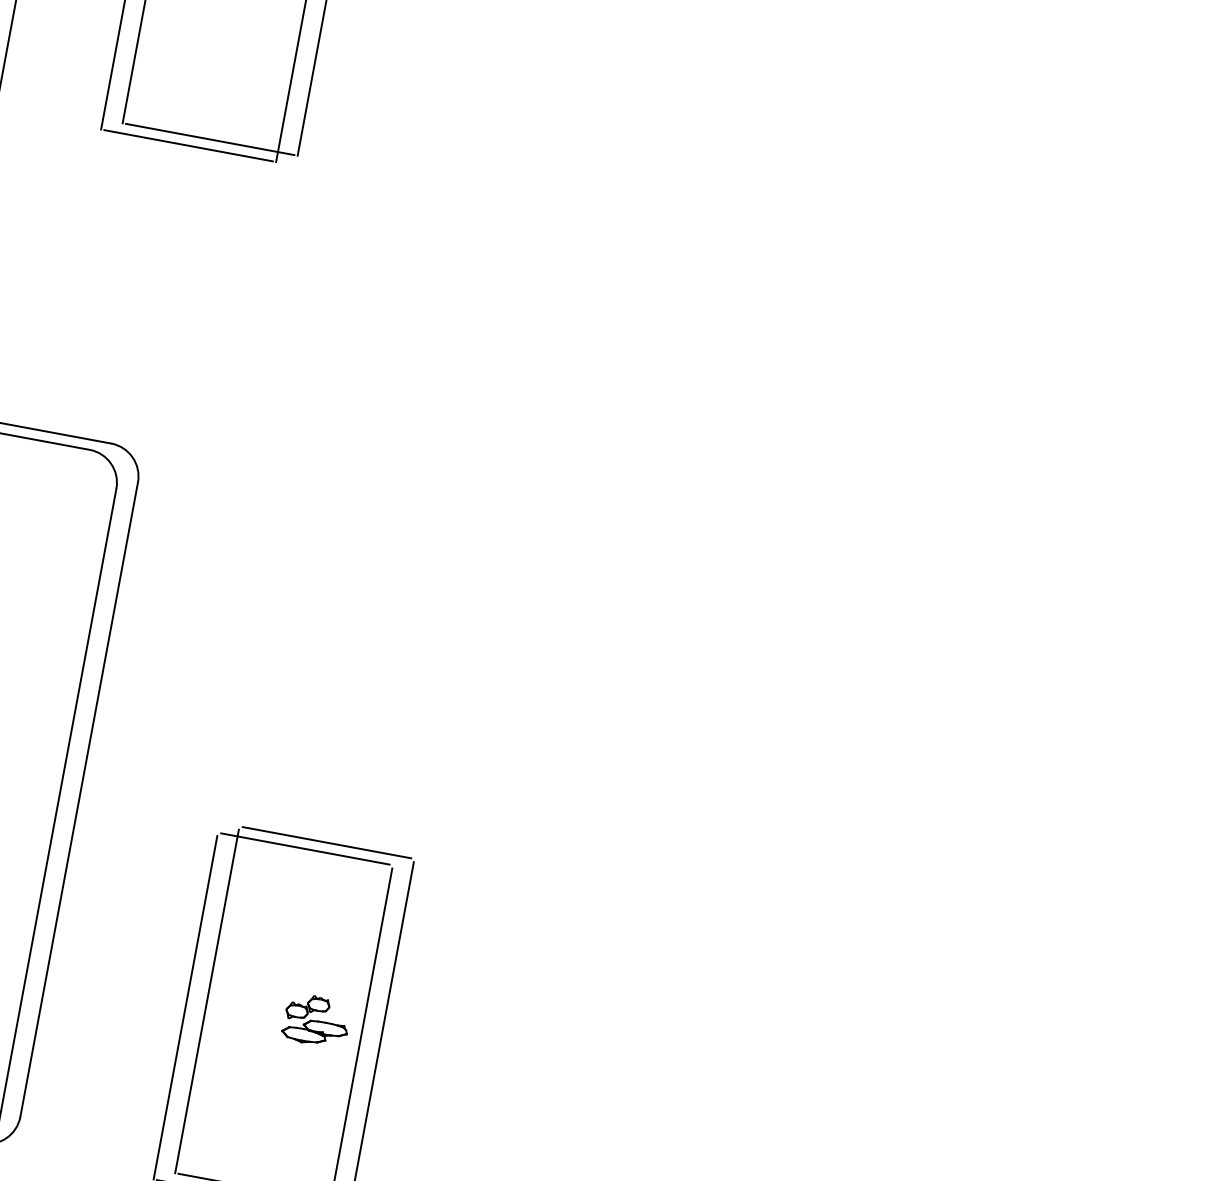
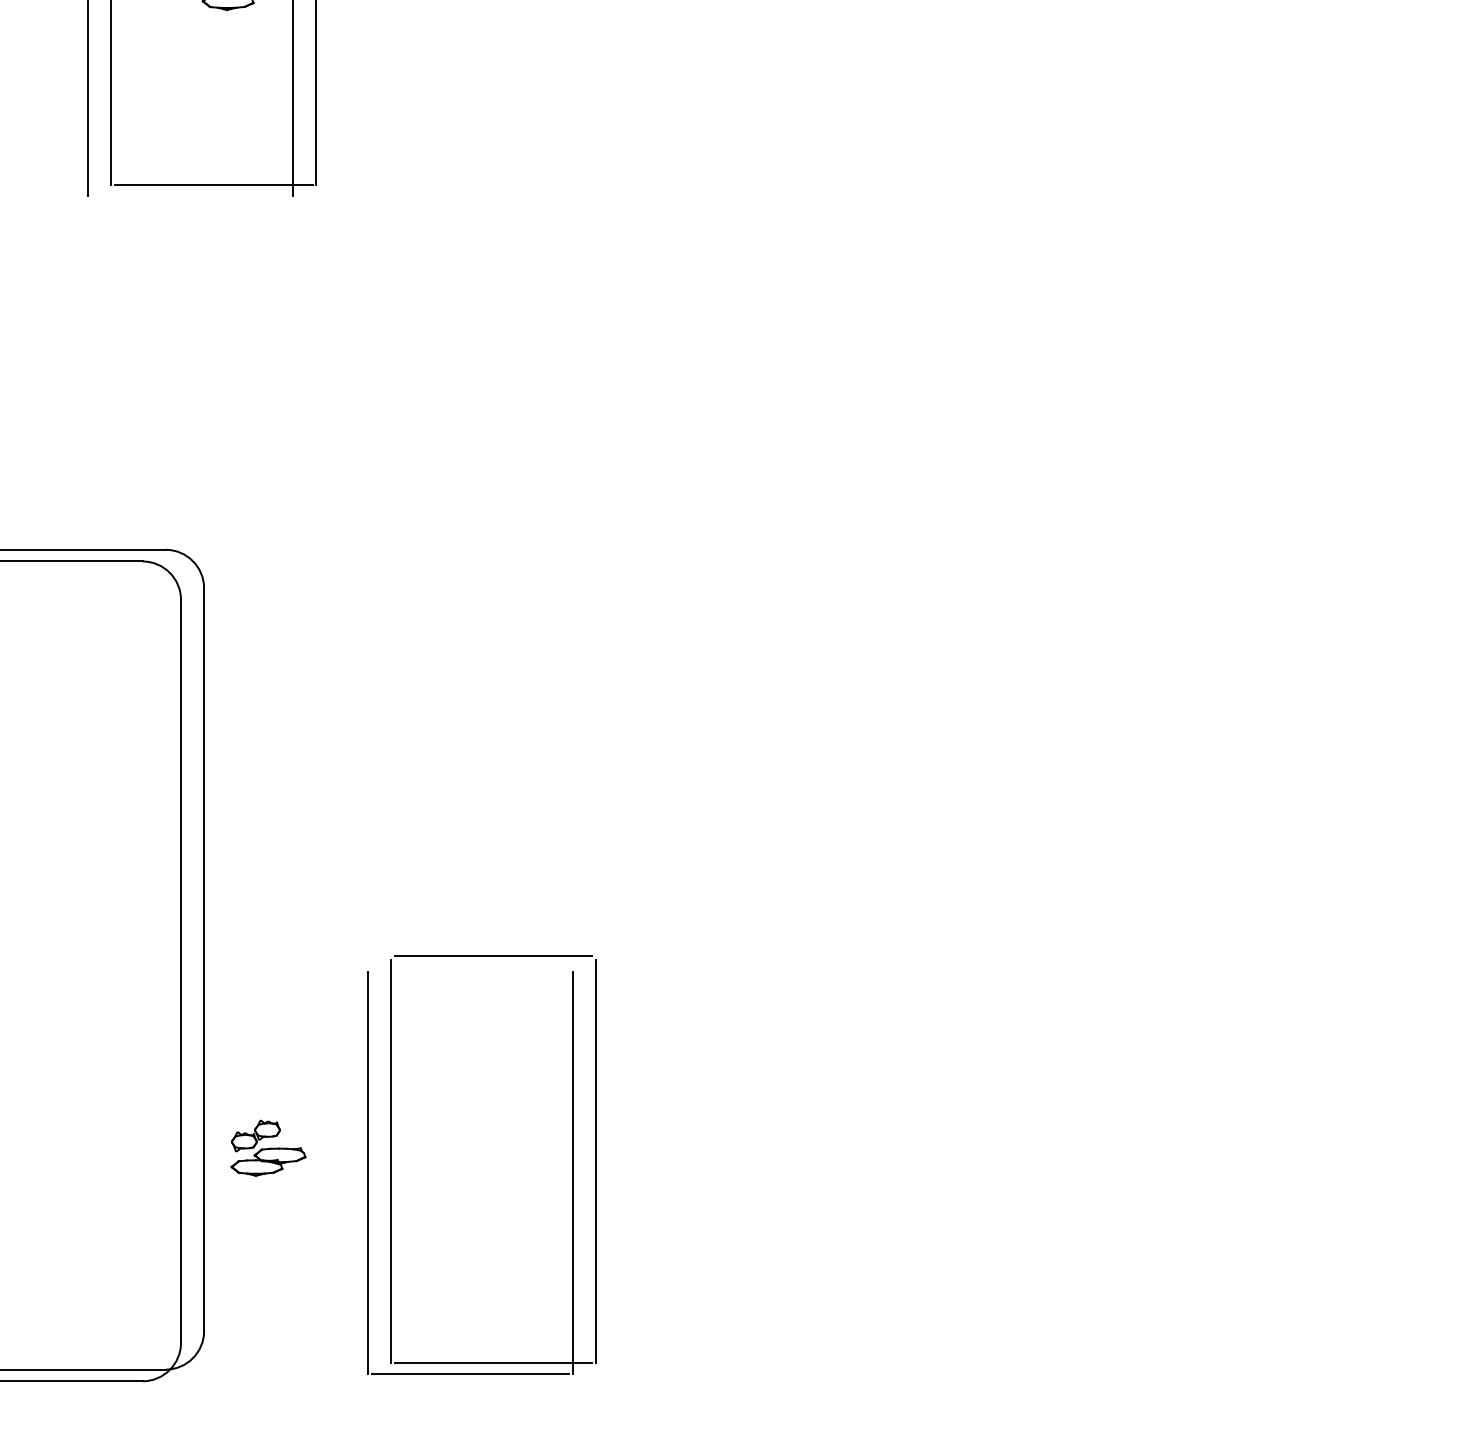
line: (188, 145) -> (190, 196), removed
line: (305, 849) -> (470, 968), removed
part: (316, 1020) -> (268, 1147), moved

